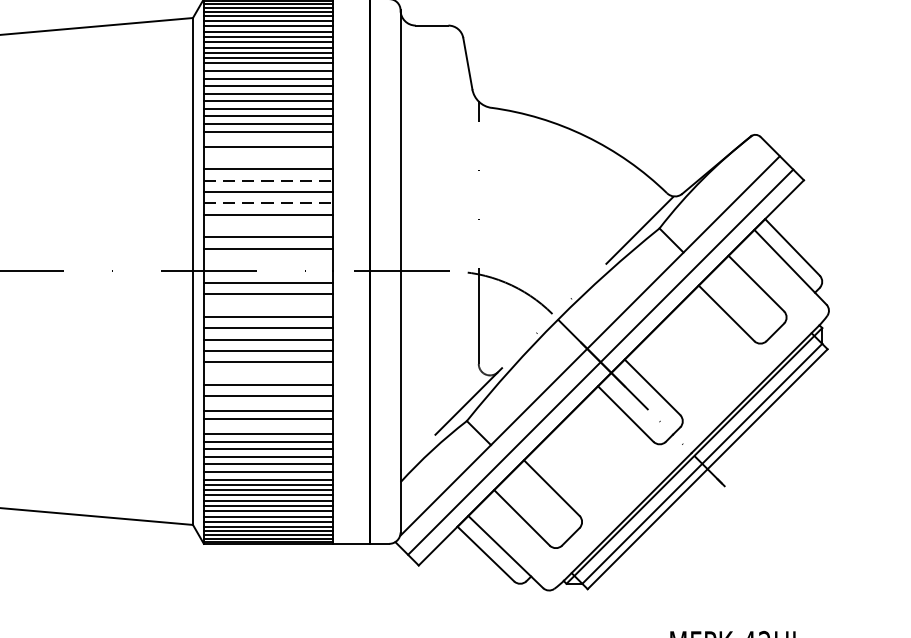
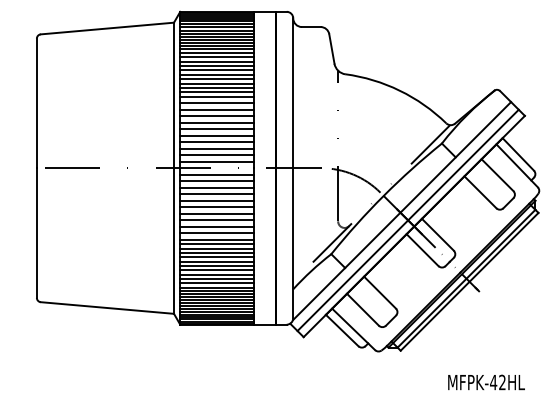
line: (268, 139) -> (217, 92), added
line: (268, 158) -> (217, 103), added
line: (268, 181) -> (217, 116), dashed -> solid
line: (268, 203) -> (217, 129), dashed -> solid
line: (268, 226) -> (217, 142), added
line: (268, 259) -> (217, 161), added
line: (268, 304) -> (217, 187), added
line: (268, 372) -> (217, 226), added
line: (268, 404) -> (217, 244), added
line: (268, 426) -> (217, 257), added

